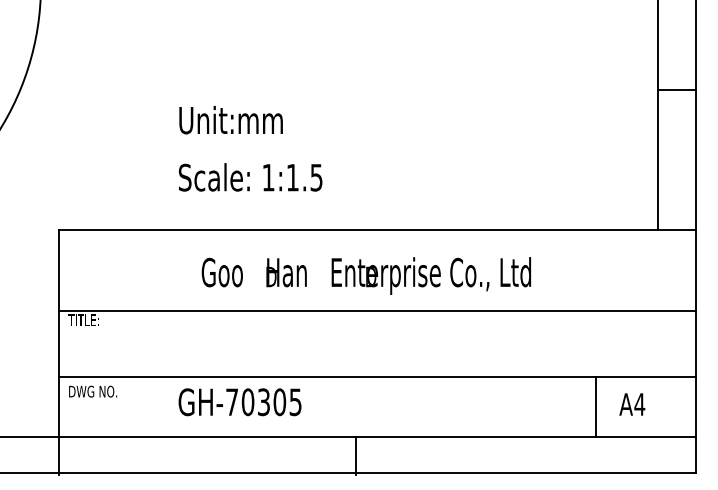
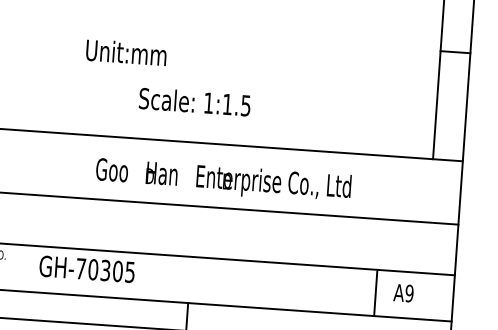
text: (230, 119) -> (126, 52), moved
text: (250, 177) -> (194, 102), moved
text: (365, 275) -> (222, 180), moved
text: (239, 402) -> (86, 269), moved
text: (639, 404) -> (409, 293), A4 -> A9

